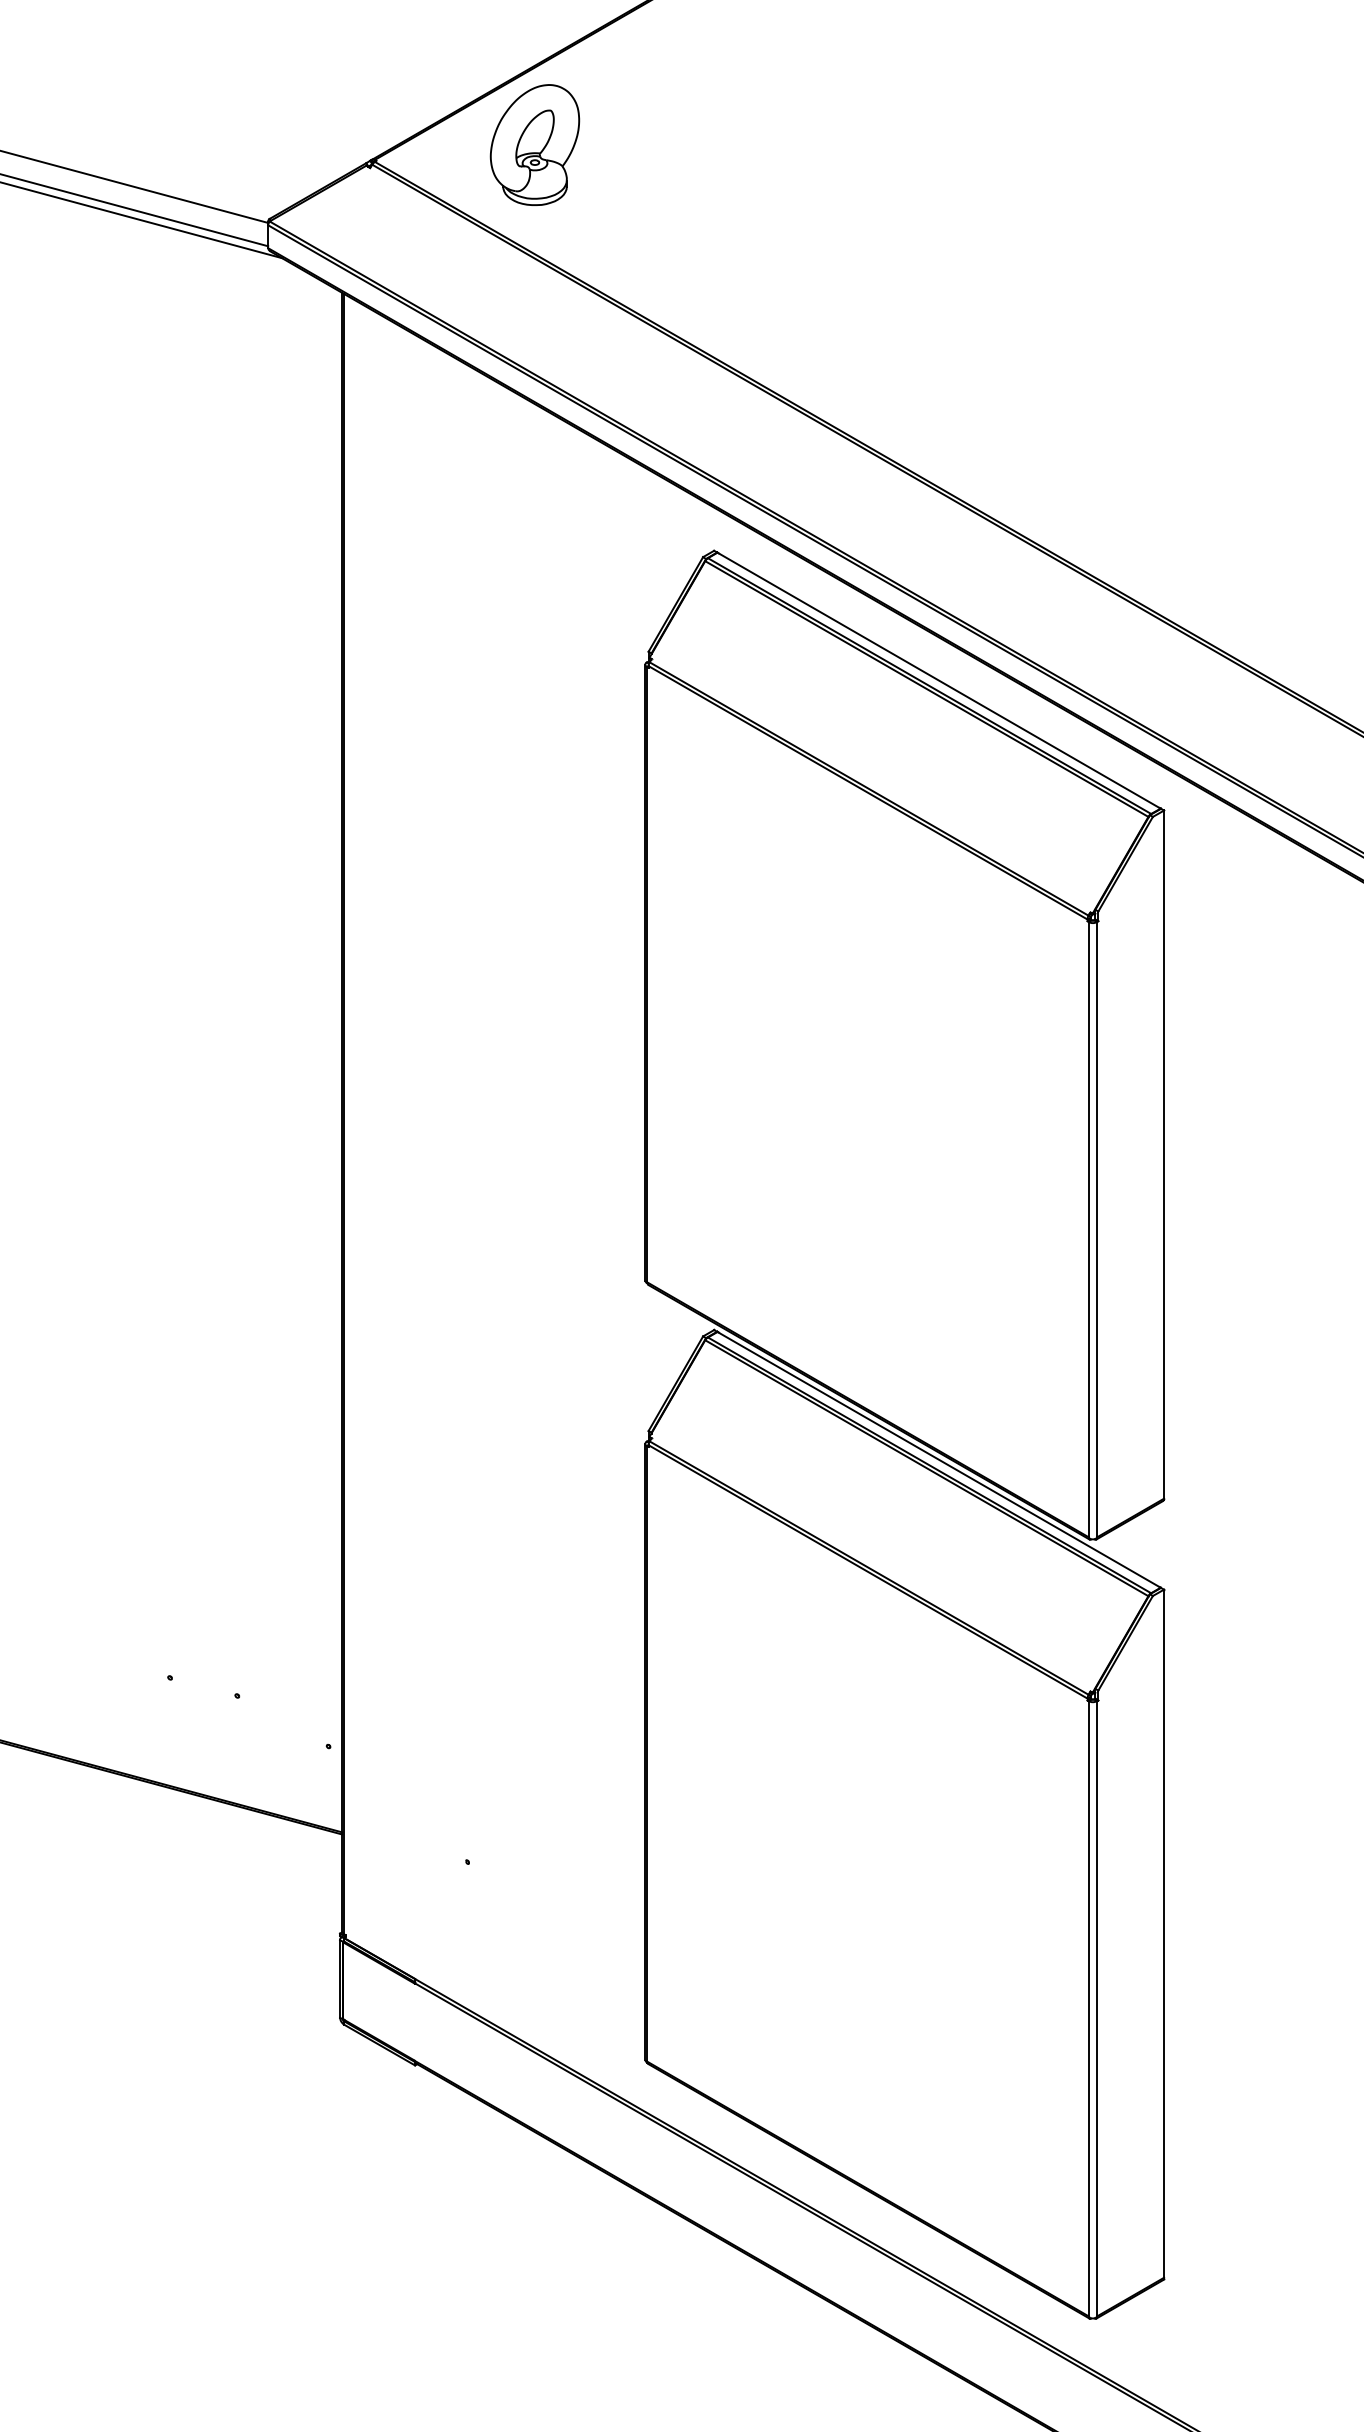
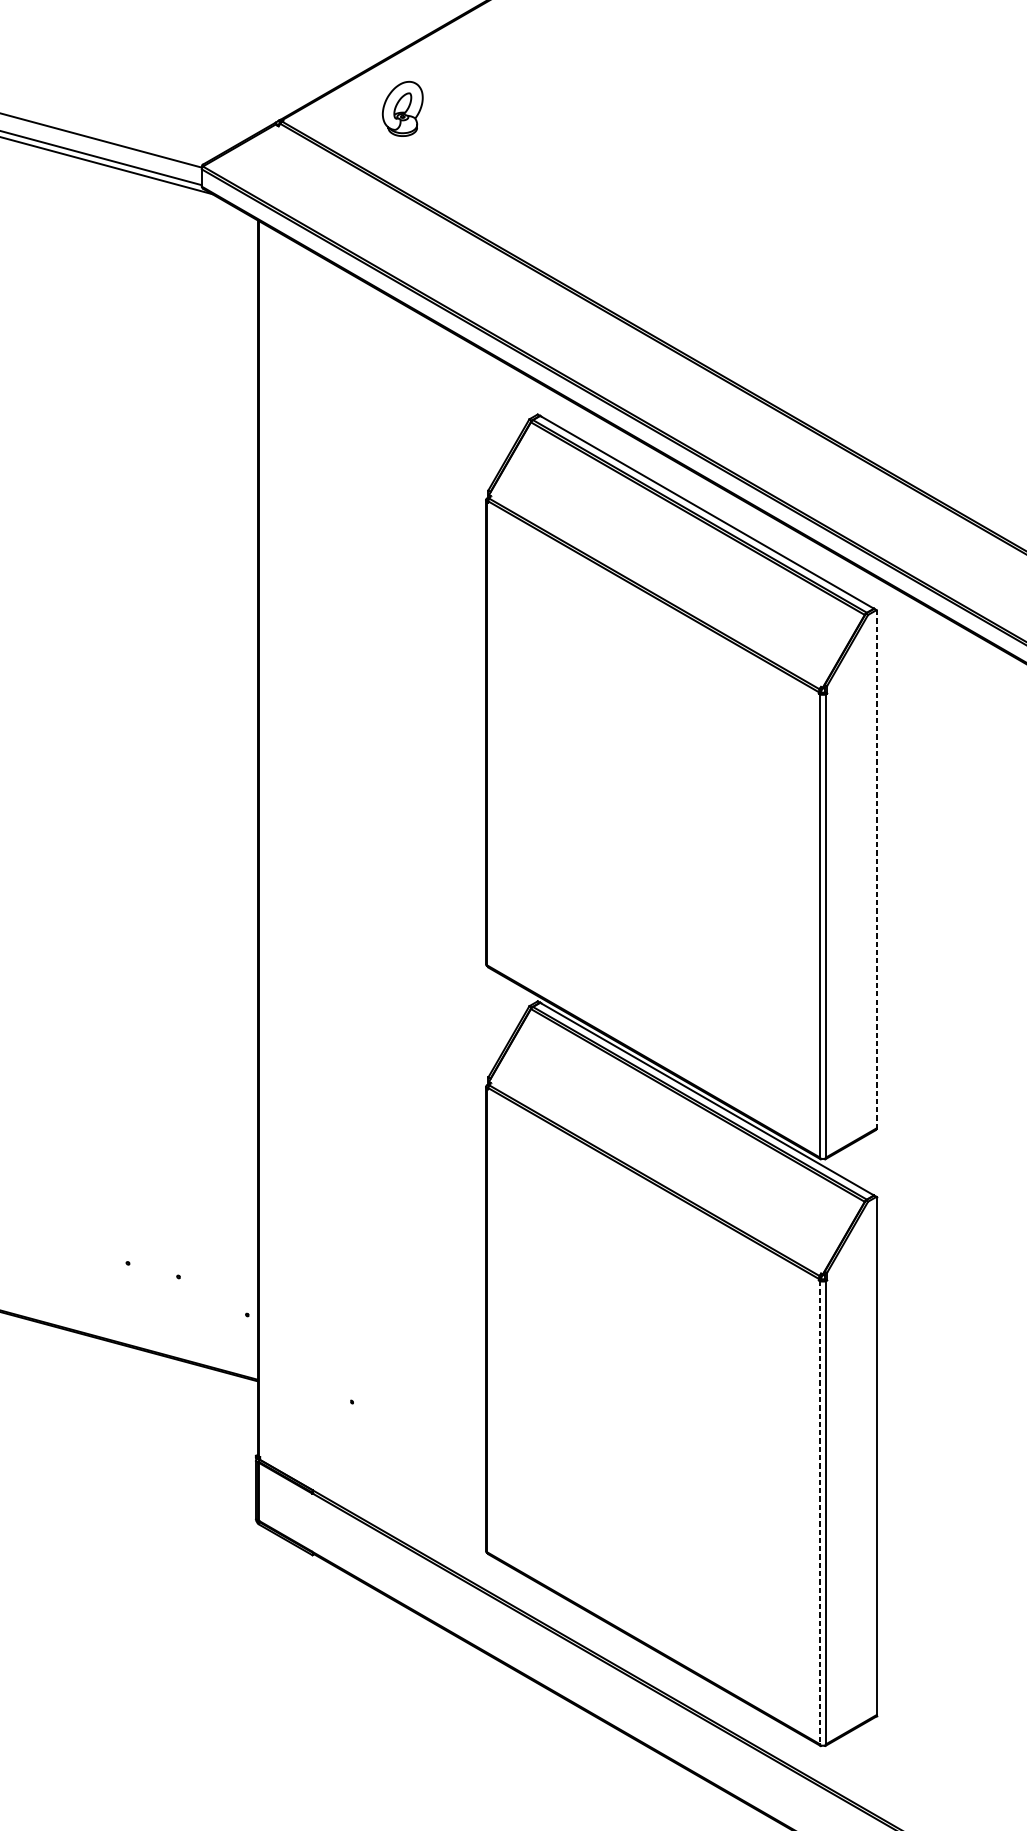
part: (534, 144) -> (402, 108), size x0.6
line: (1164, 1155) -> (876, 869), solid -> dashed
line: (1089, 2008) -> (820, 1512), solid -> dashed

